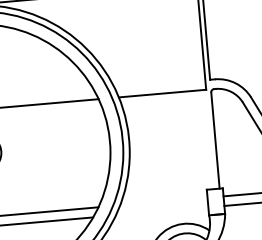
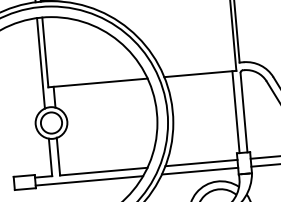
line: (205, 140) -> (235, 112), added
line: (163, 200) -> (201, 162), added
line: (161, 210) -> (199, 170), added

